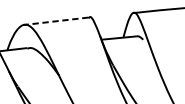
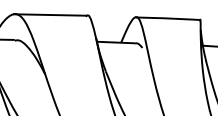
line: (55, 20) -> (49, 14), dashed -> solid

